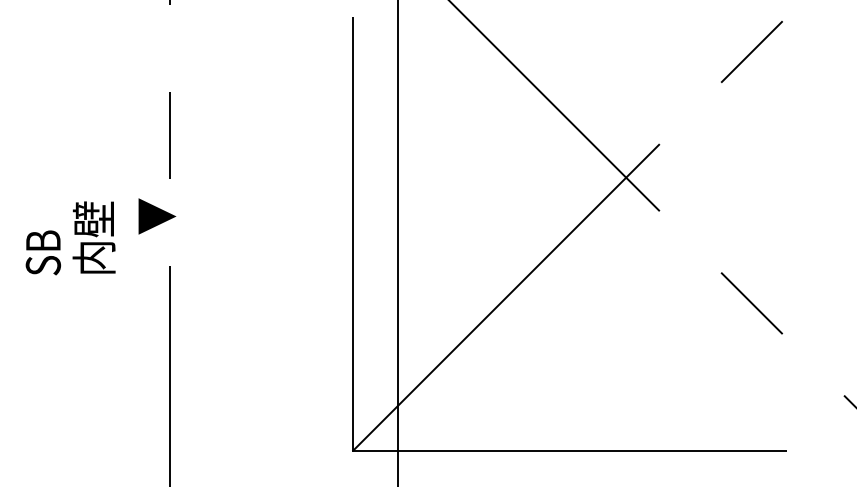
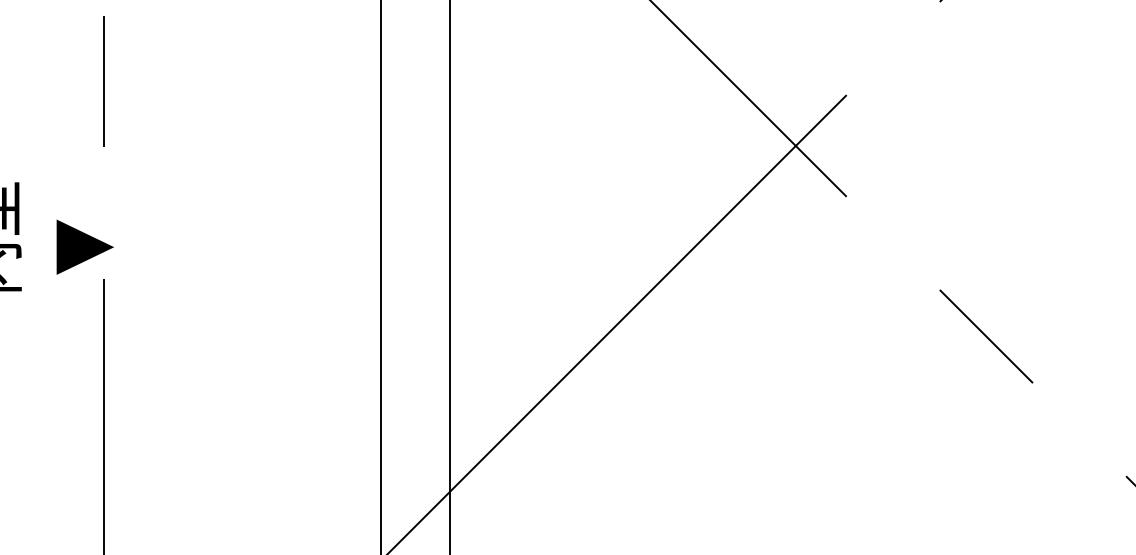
text: (157, 216) -> (85, 247), moved

